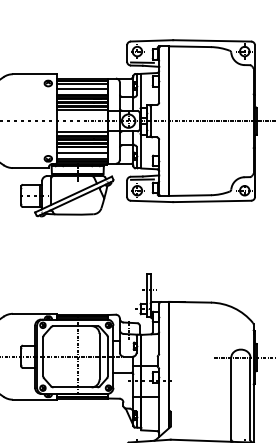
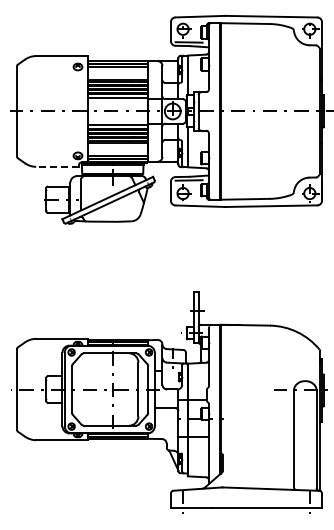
line: (82, 89) -> (118, 73), removed
line: (82, 153) -> (118, 149), removed
line: (30, 167) -> (57, 166), solid -> dashed

